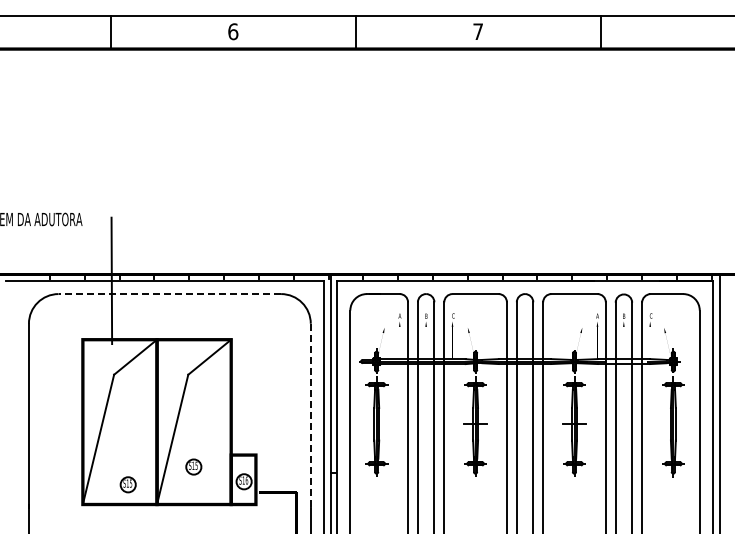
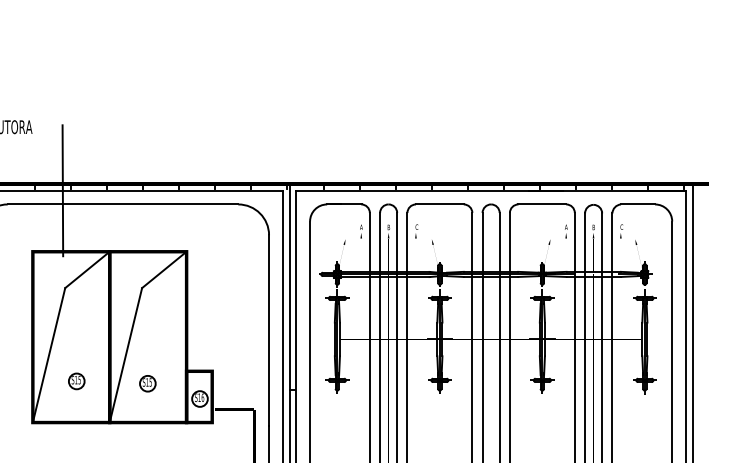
line: (169, 294) -> (122, 204), dashed -> solid
line: (310, 416) -> (268, 331), dashed -> solid
part: (127, 484) -> (76, 381), moved

